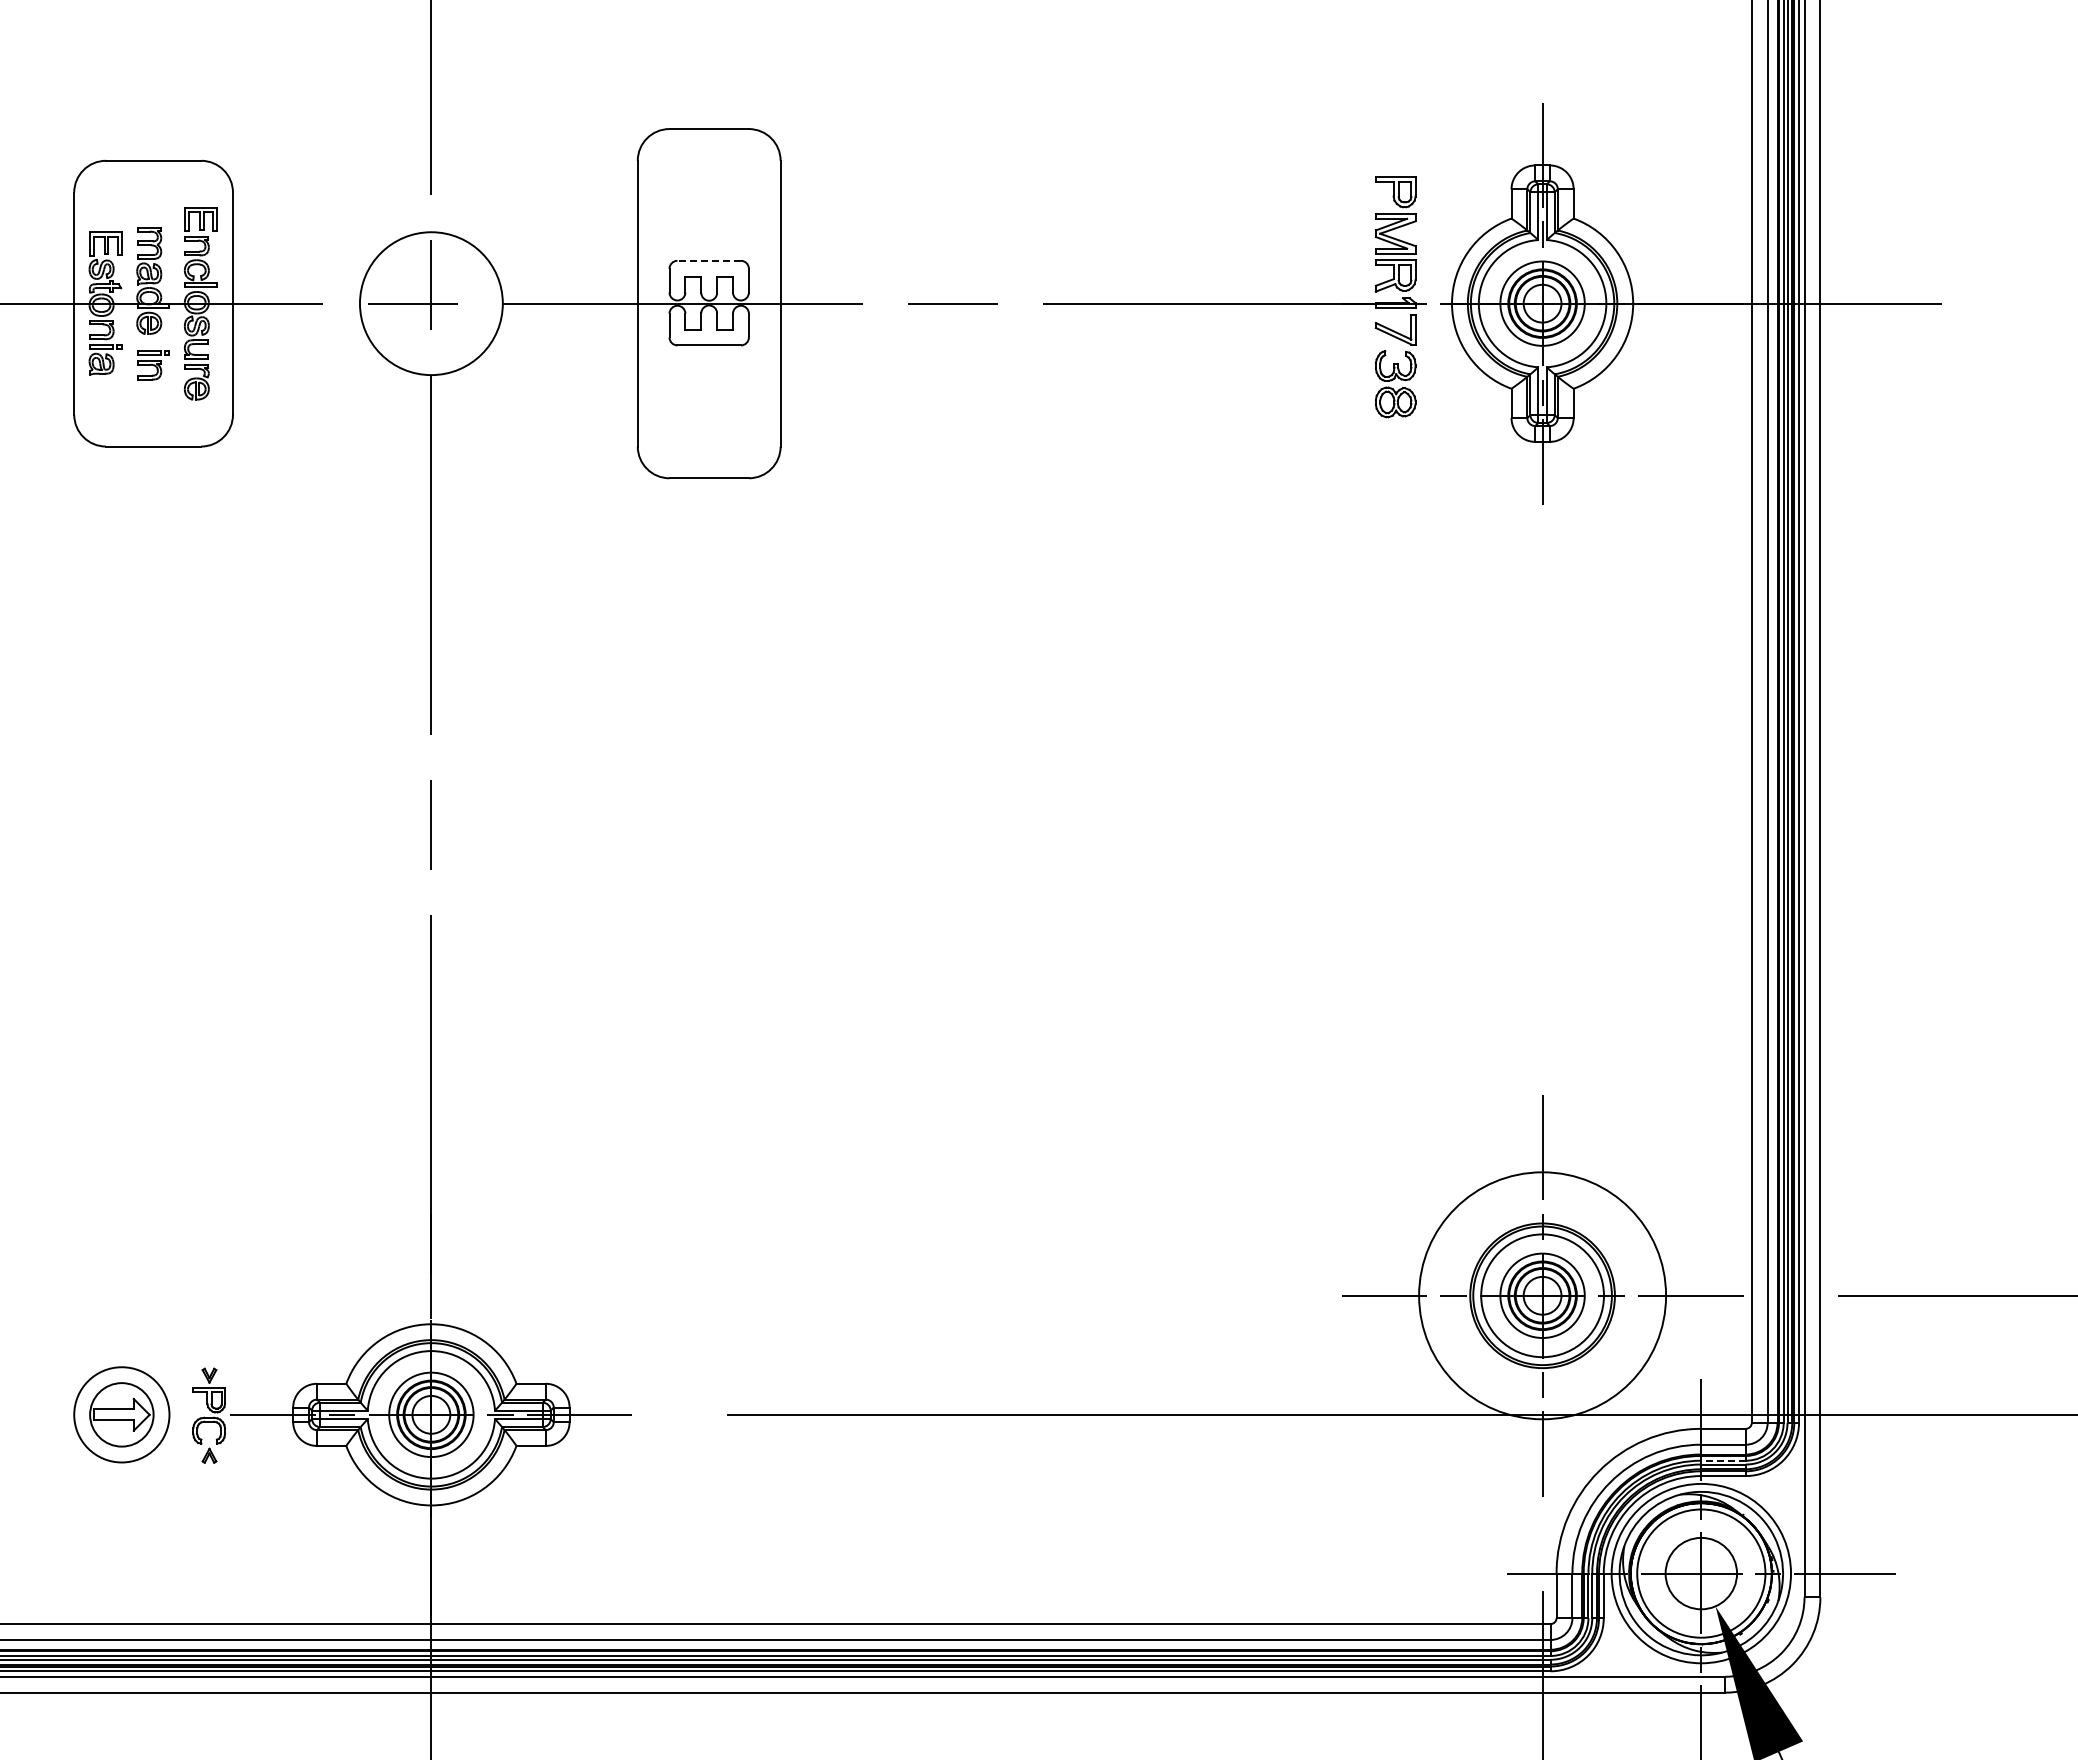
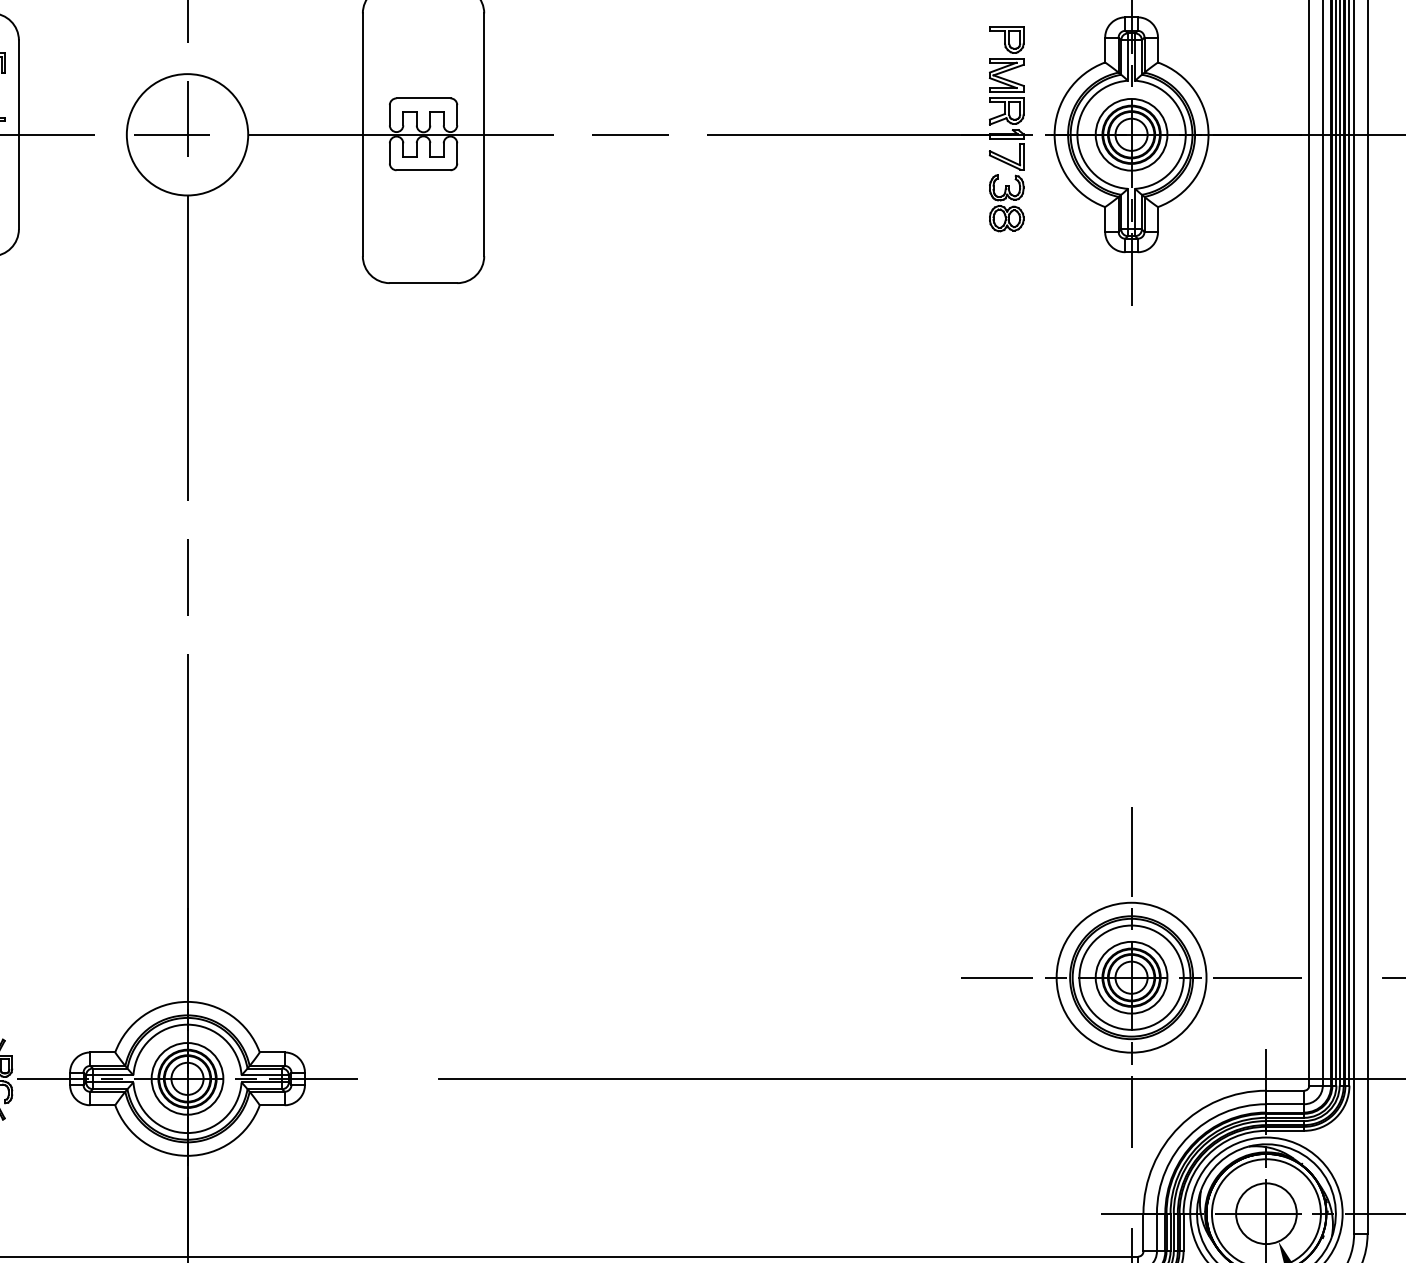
line: (709, 260) -> (423, 98), dashed -> solid
circle: (1542, 1295) -> (1131, 977), size x0.71
line: (1723, 1460) -> (1285, 1117), dashed -> solid

